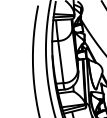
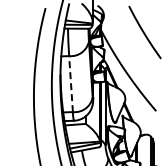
line: (61, 61) -> (71, 83), solid -> dashed

